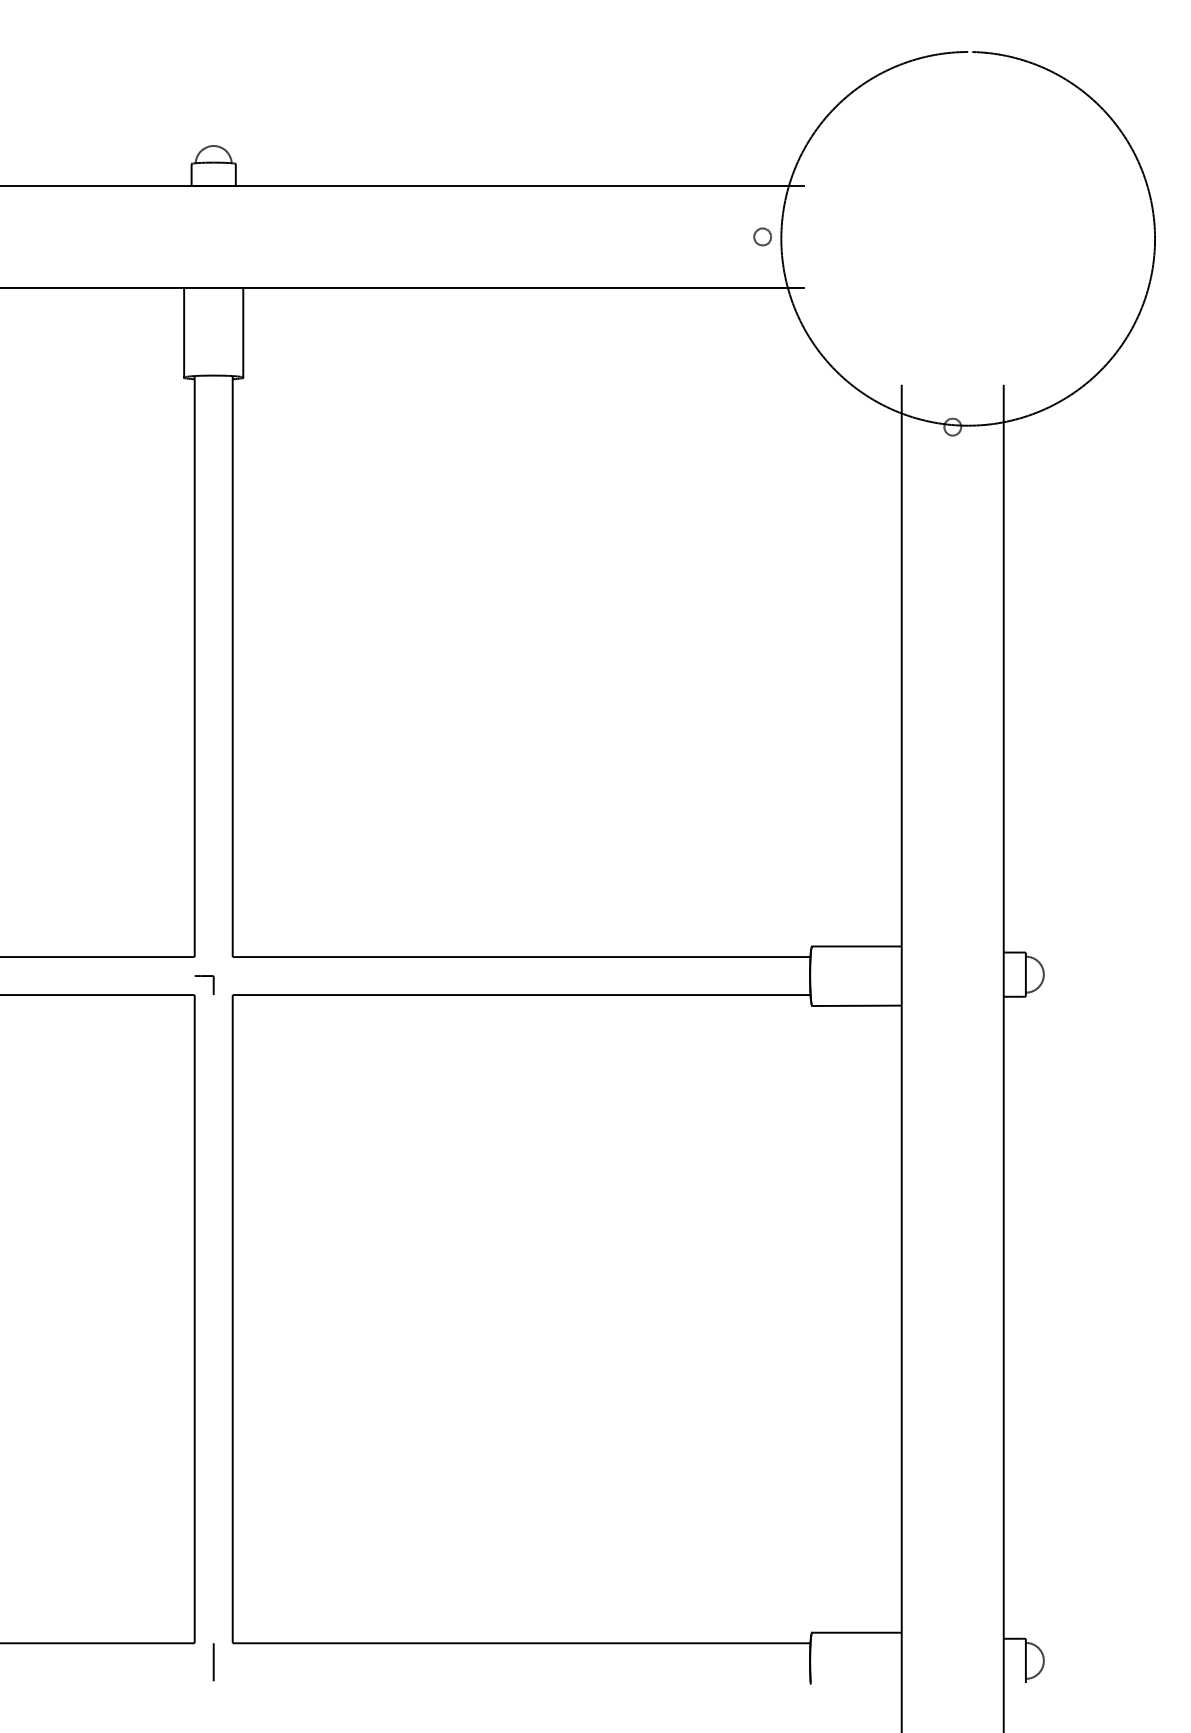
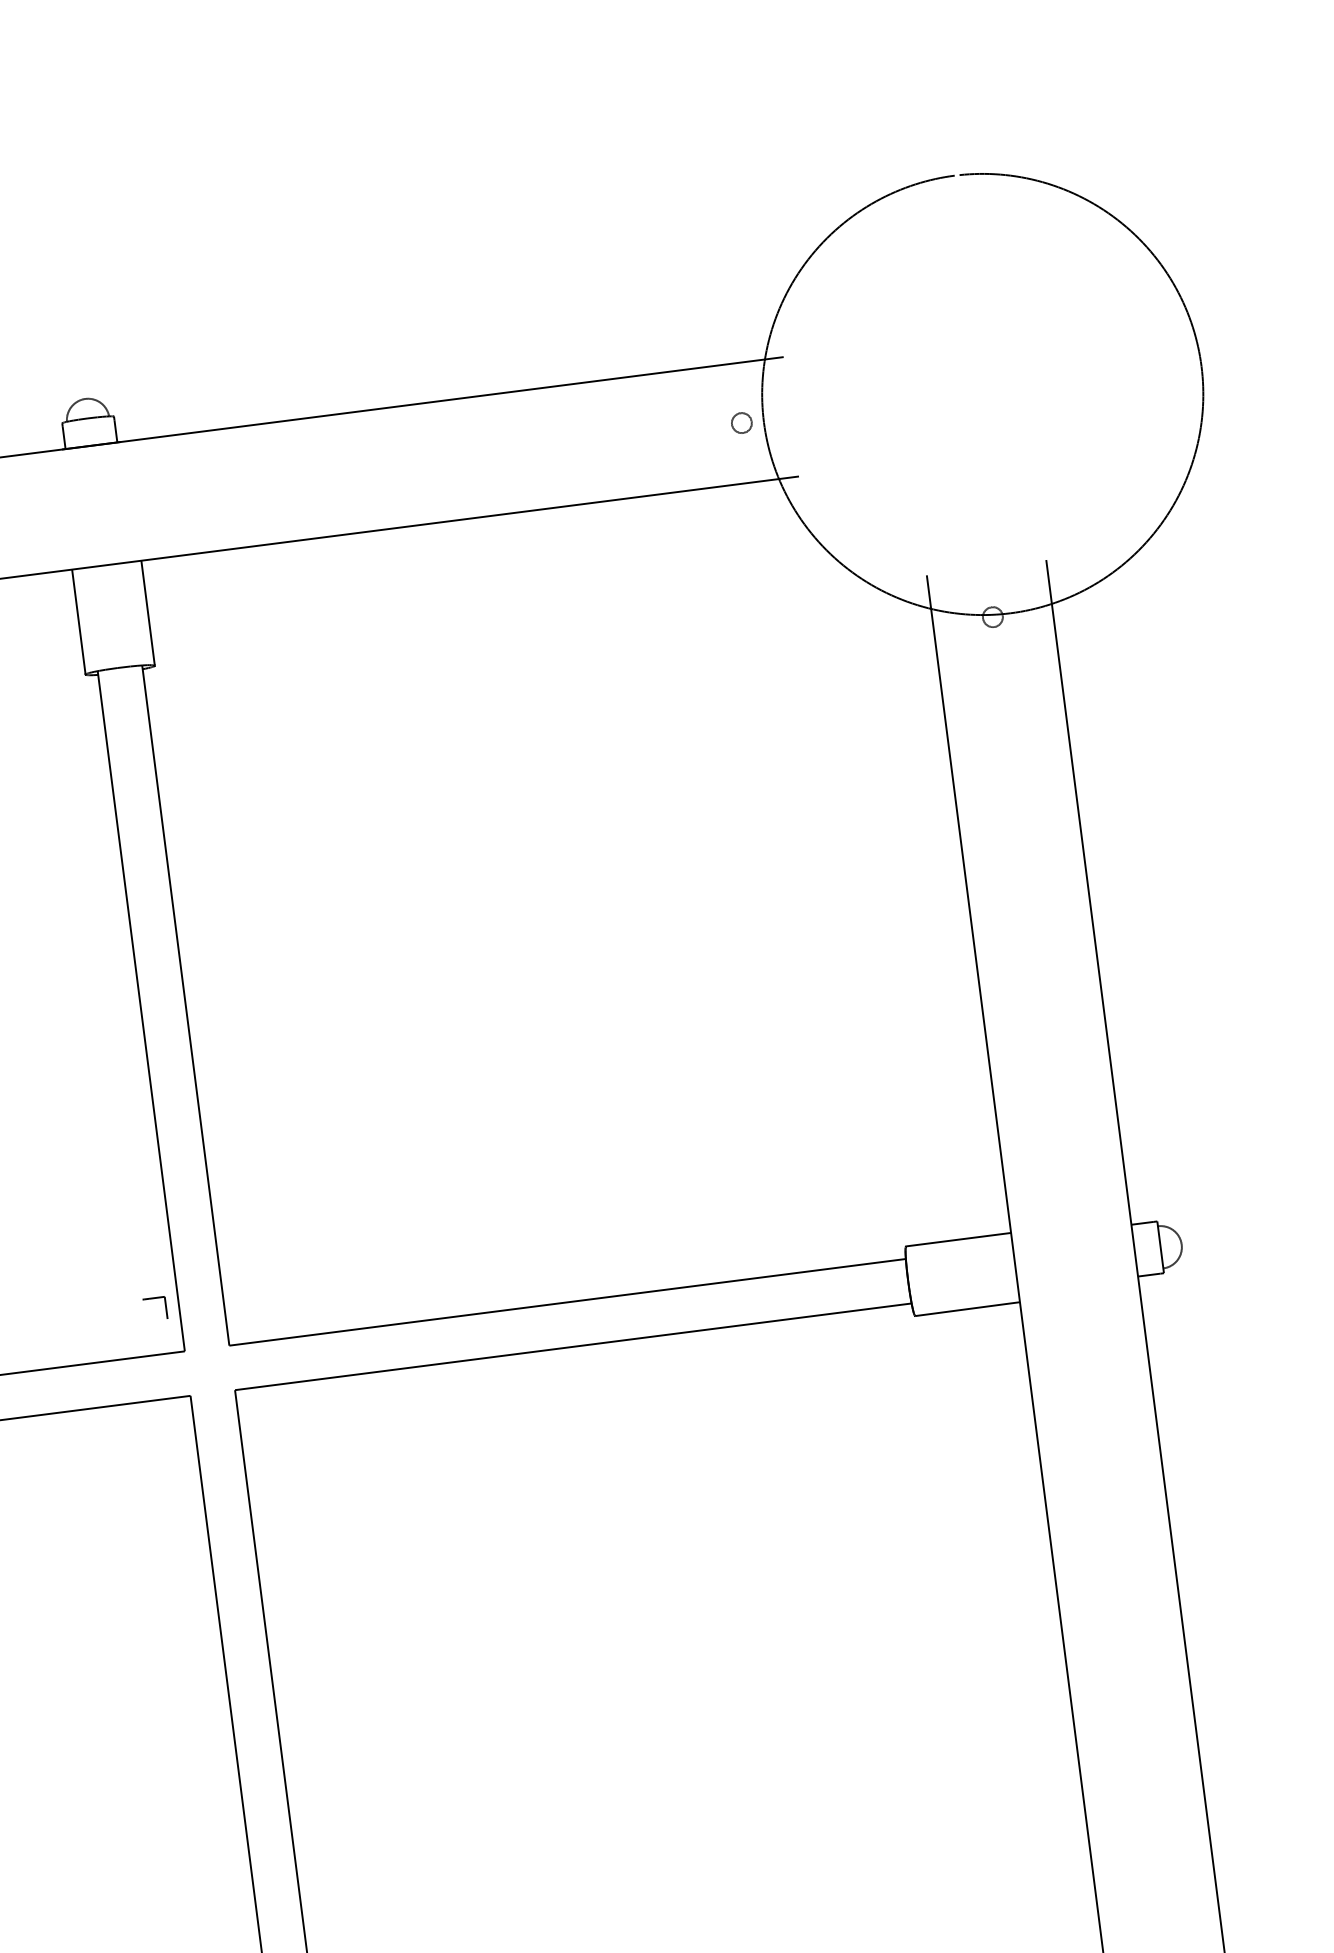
part: (204, 976) -> (154, 1298), moved

